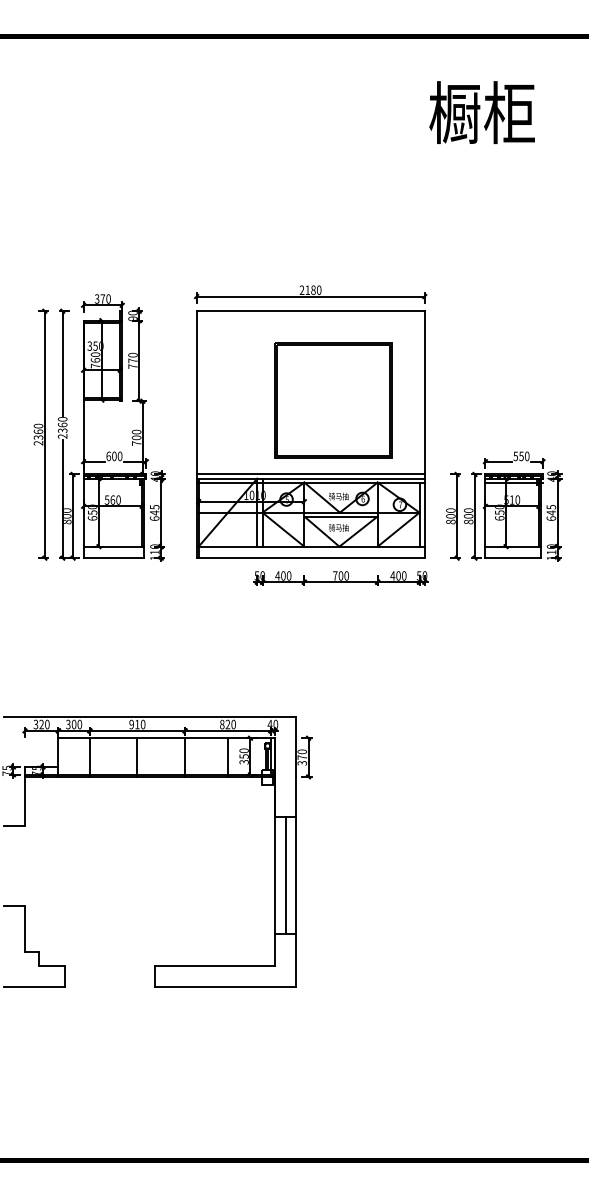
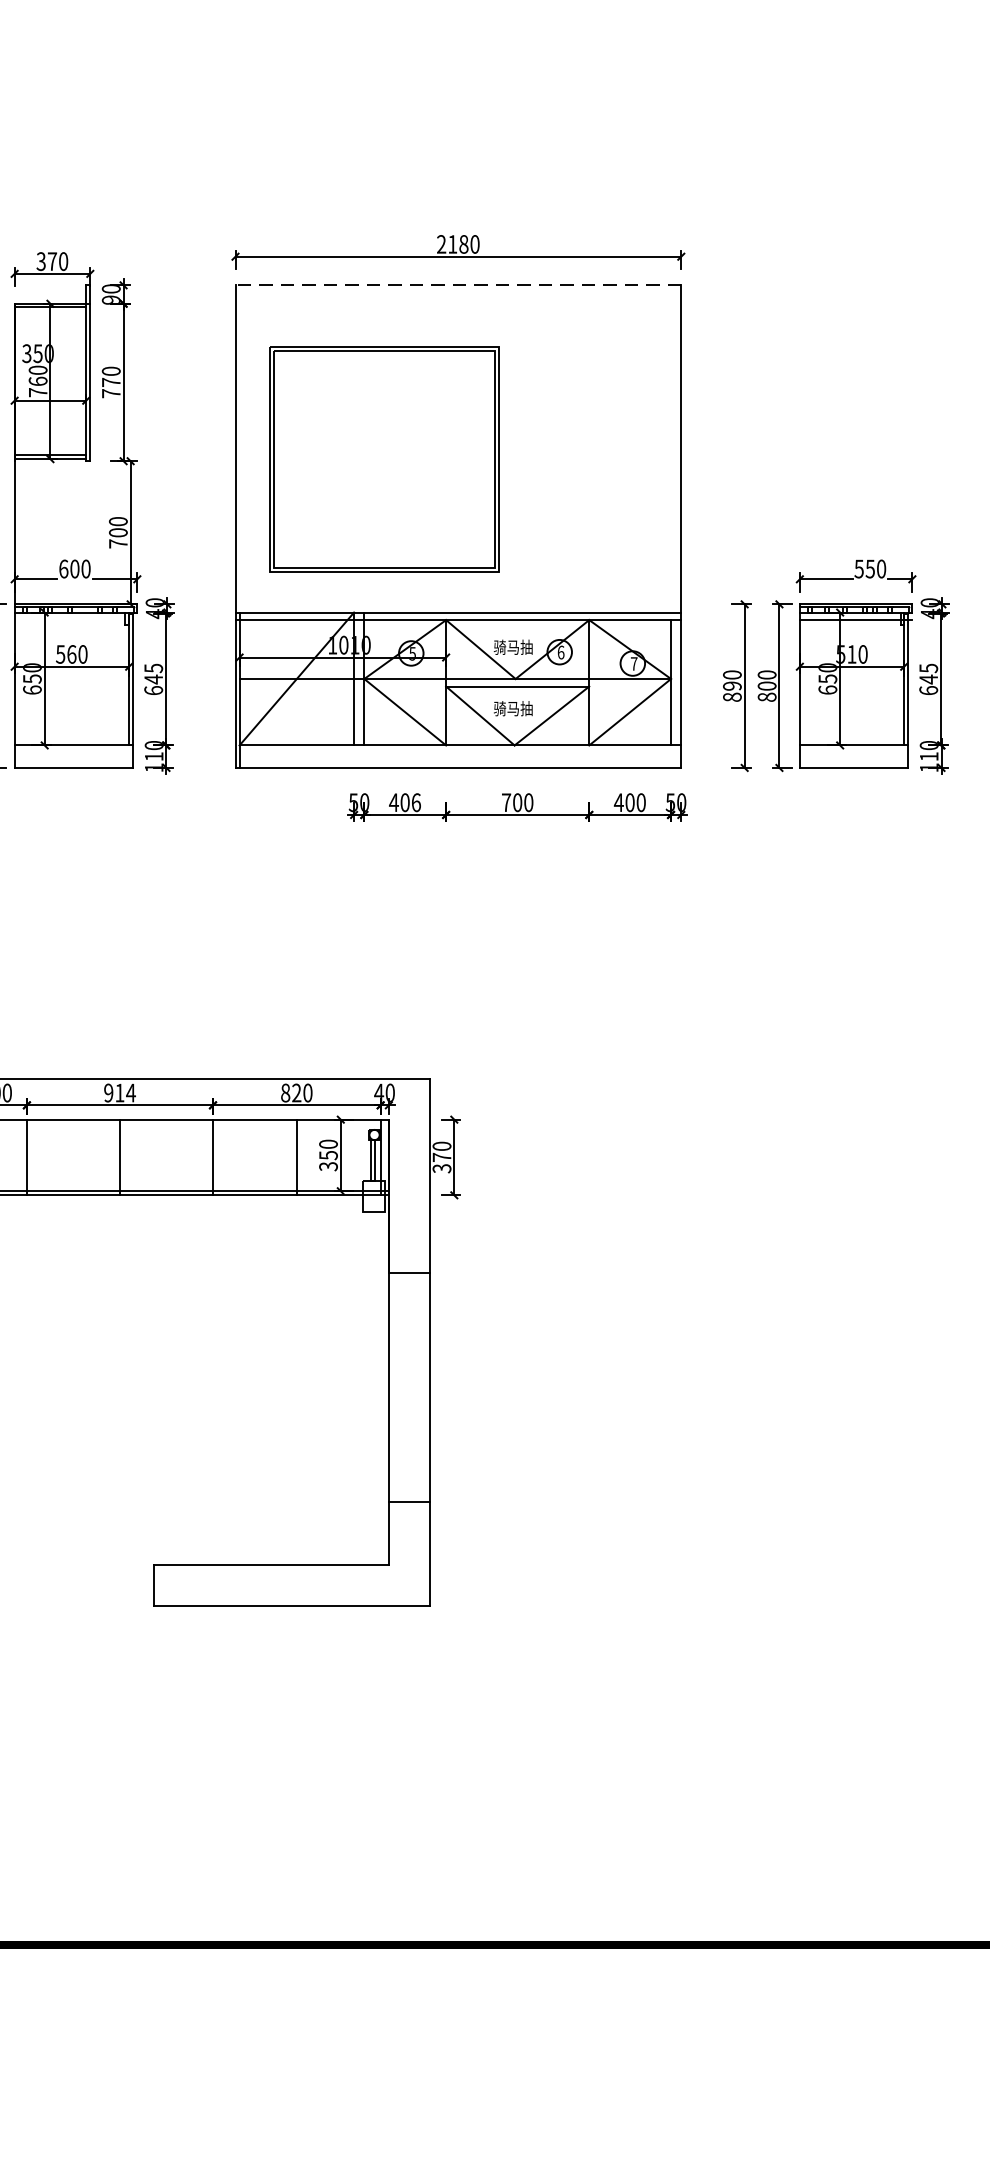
line: (310, 311) -> (458, 285), solid -> dashed
part: (333, 400) -> (383, 459), moved
line: (310, 474) -> (458, 604), removed
text: (450, 516) -> (731, 686), 800 -> 890
text: (289, 575) -> (417, 801), 400 -> 406
text: (142, 724) -> (129, 1092), 910 -> 914
line: (285, 874) -> (409, 1385), removed

